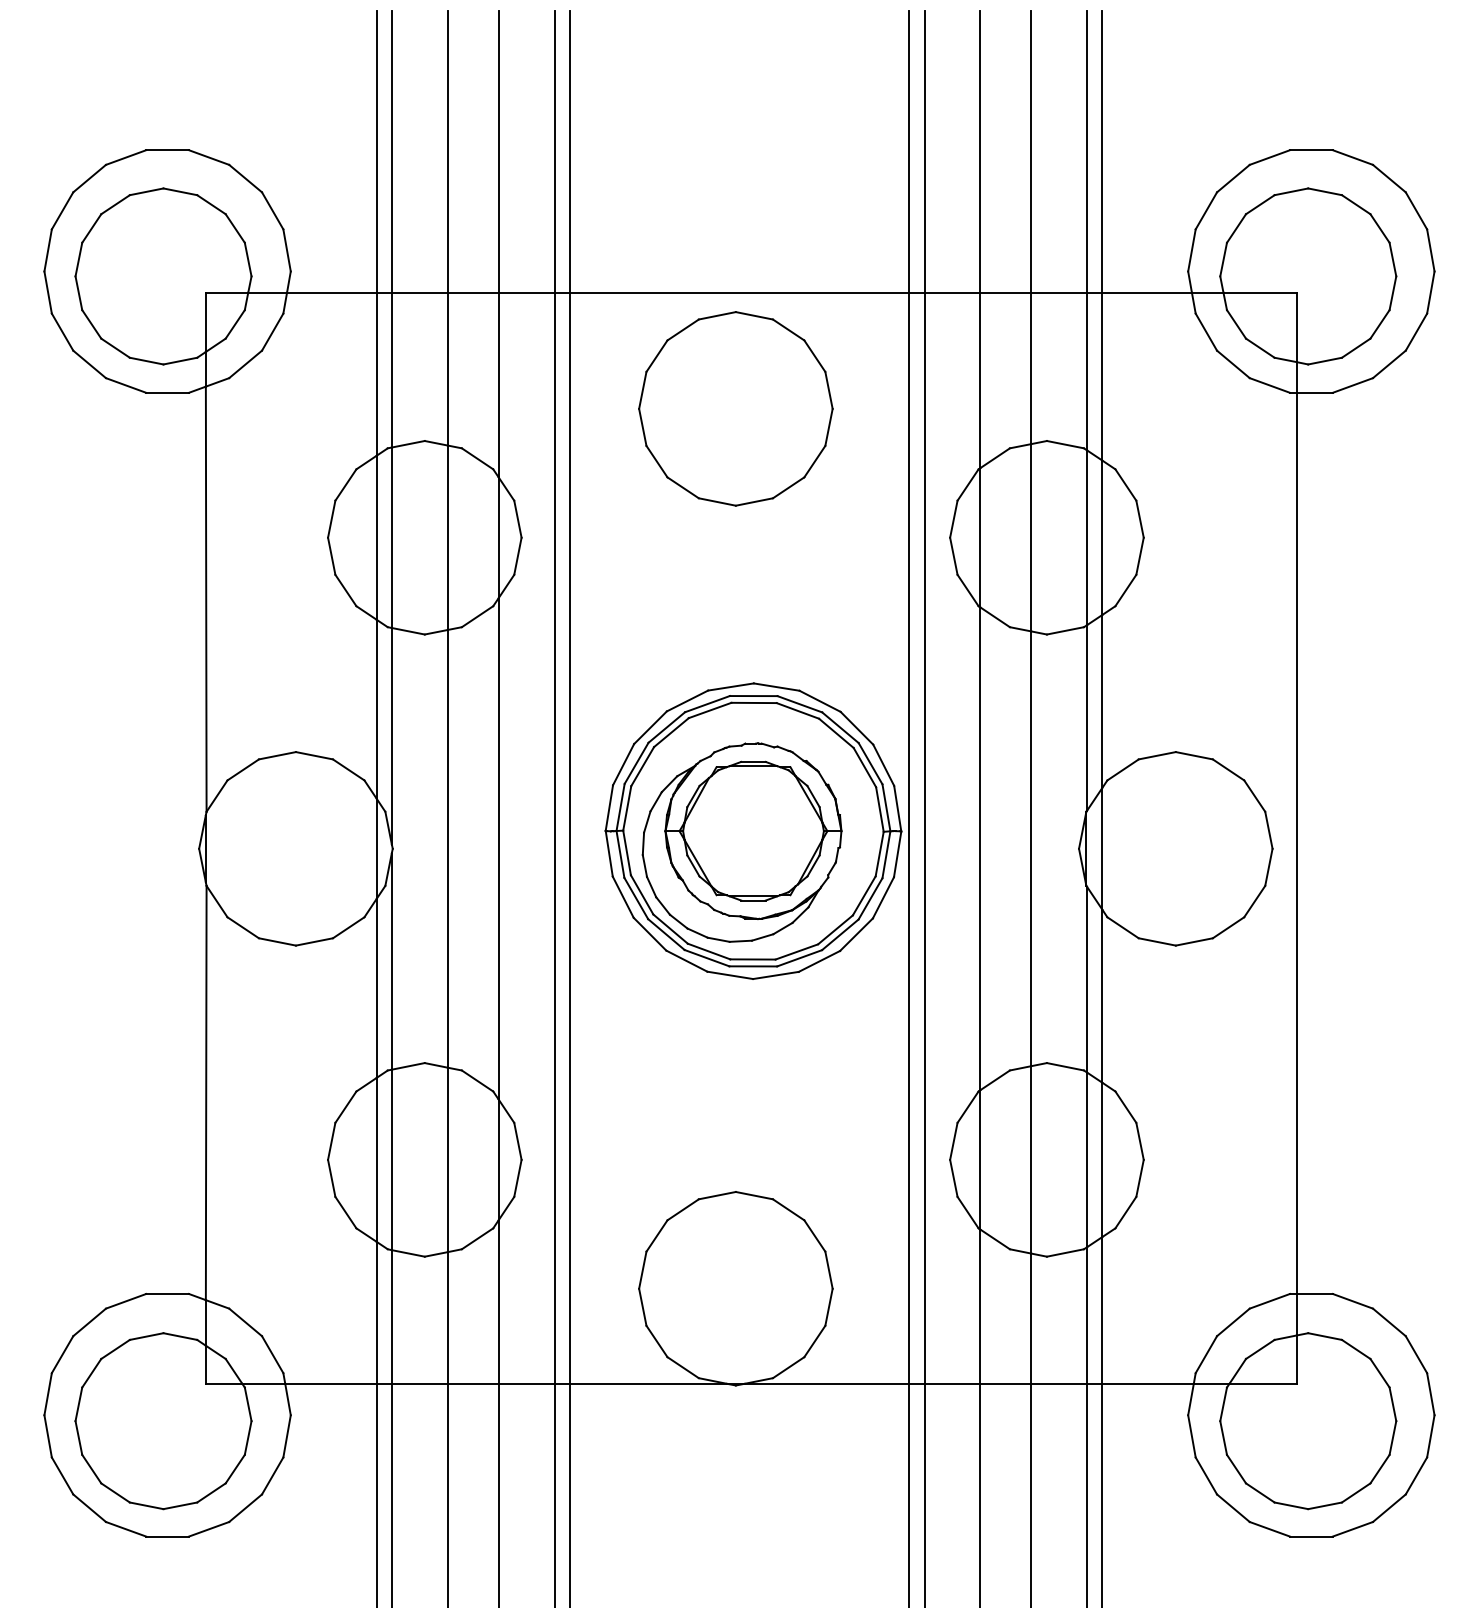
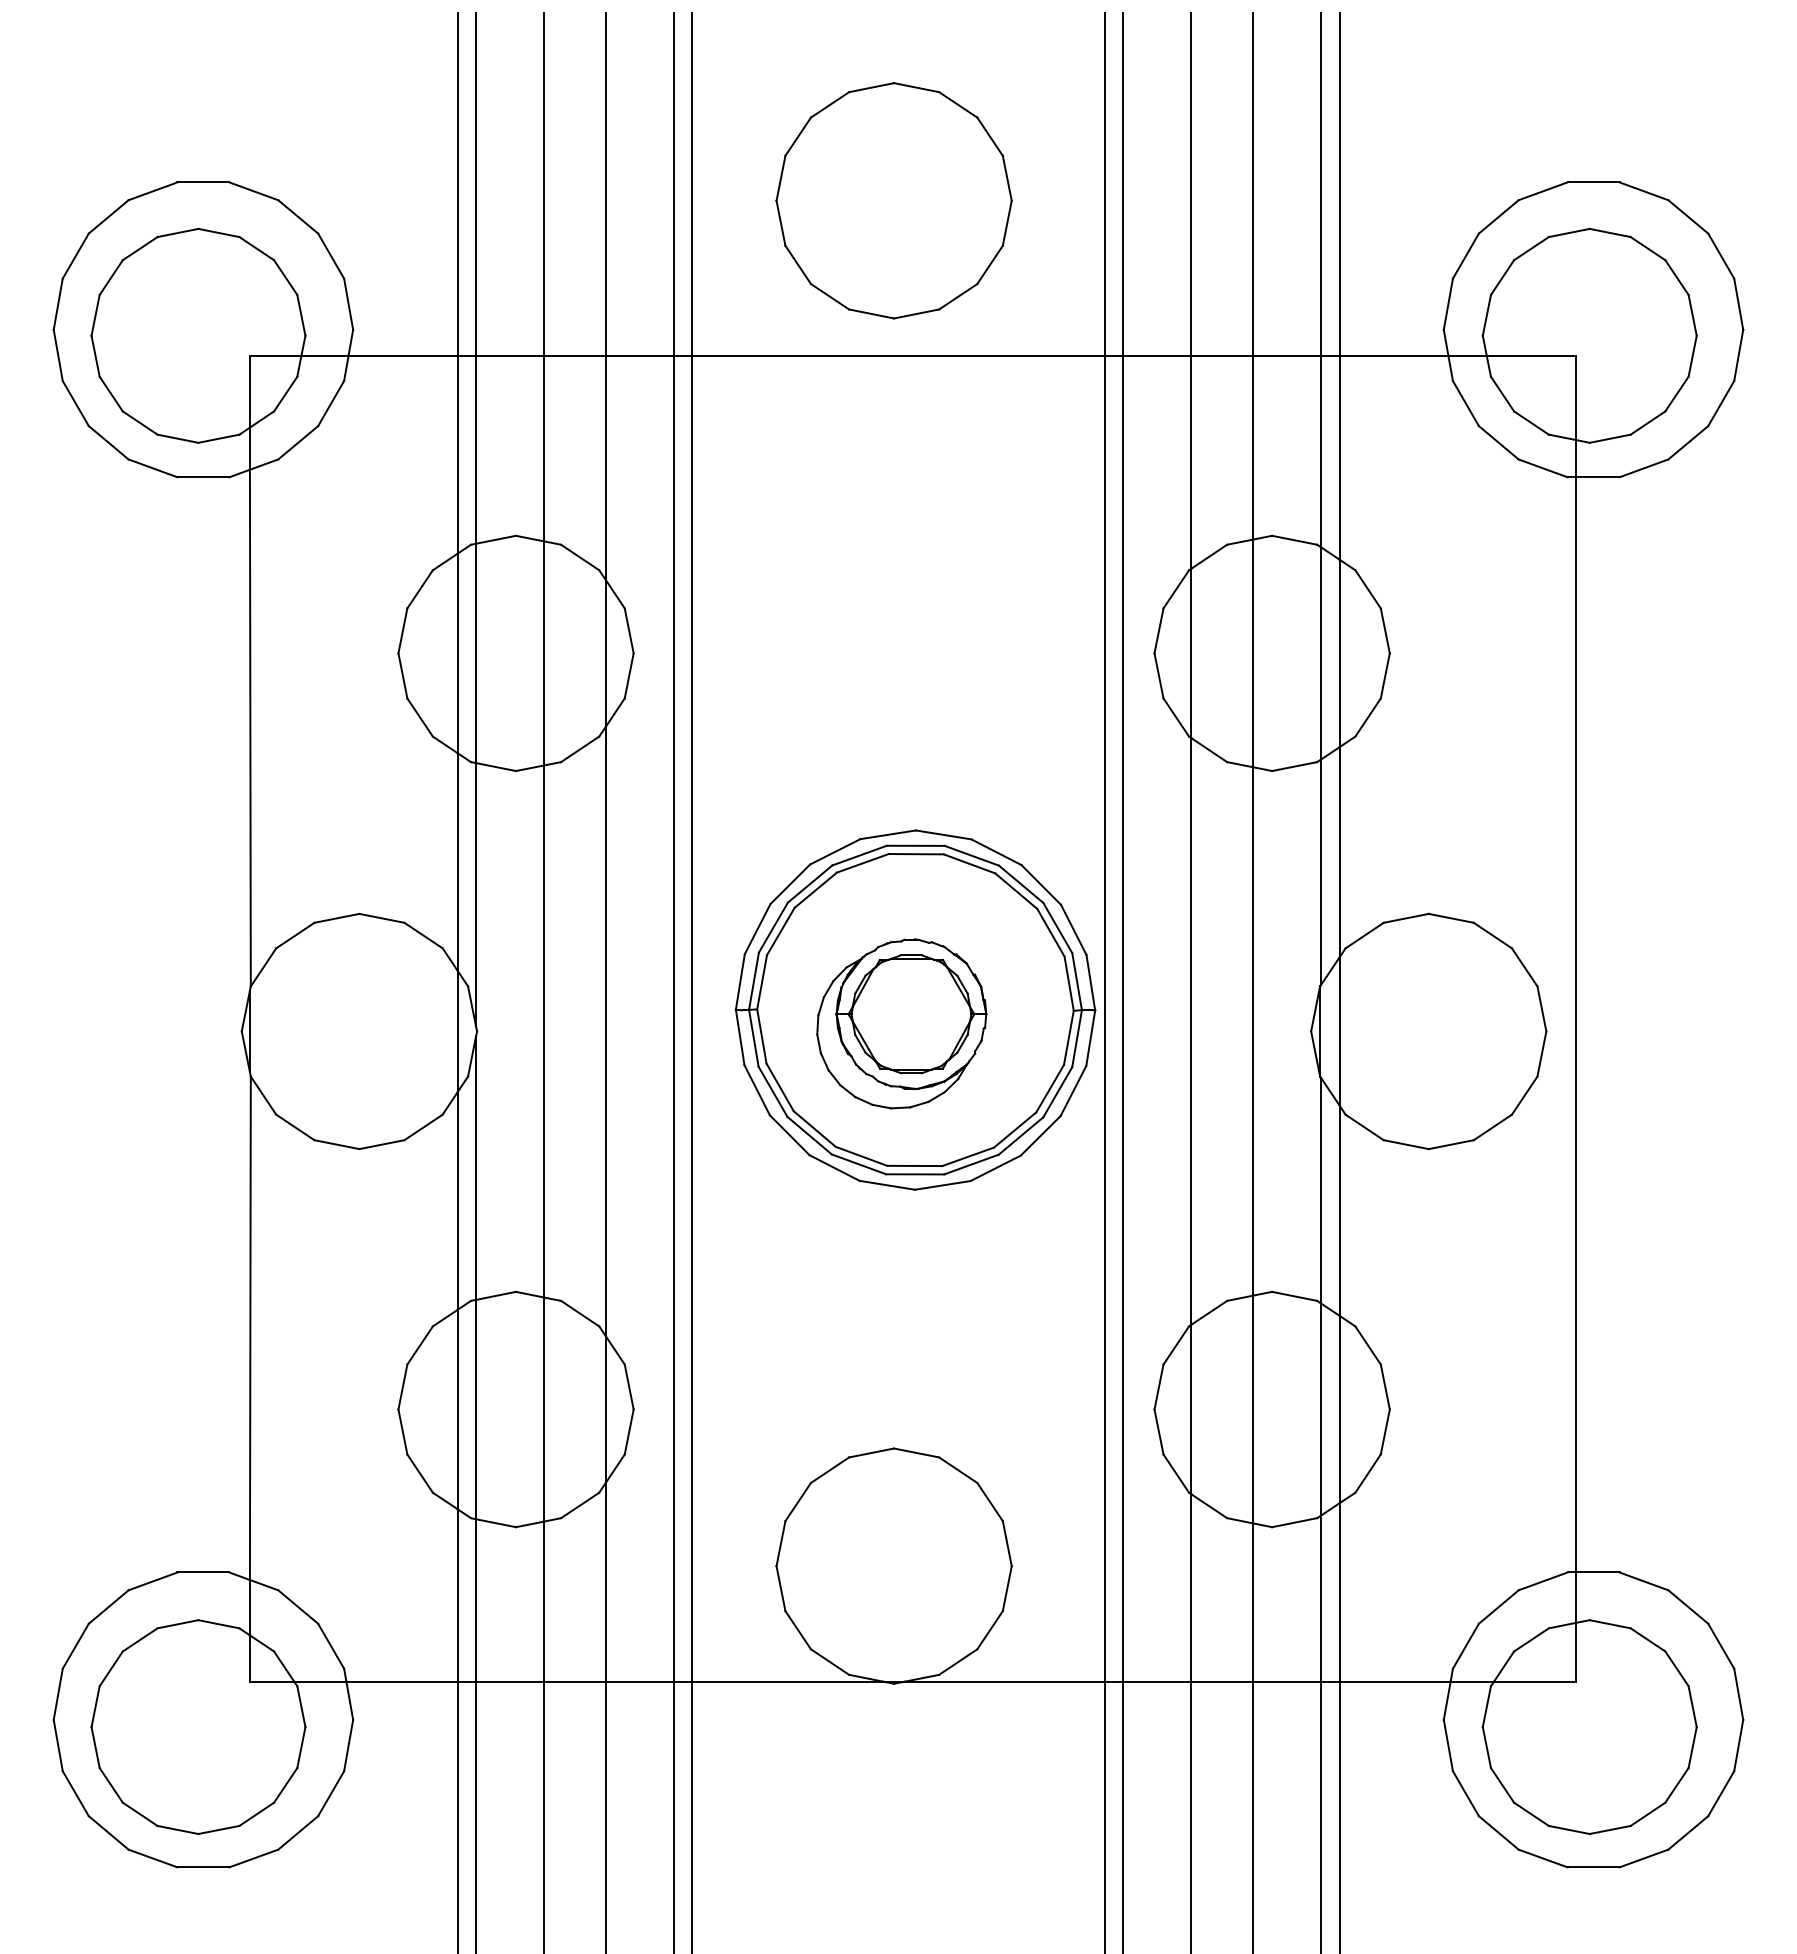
part: (735, 408) -> (893, 200), moved
part: (741, 842) -> (901, 1023), size x0.7

